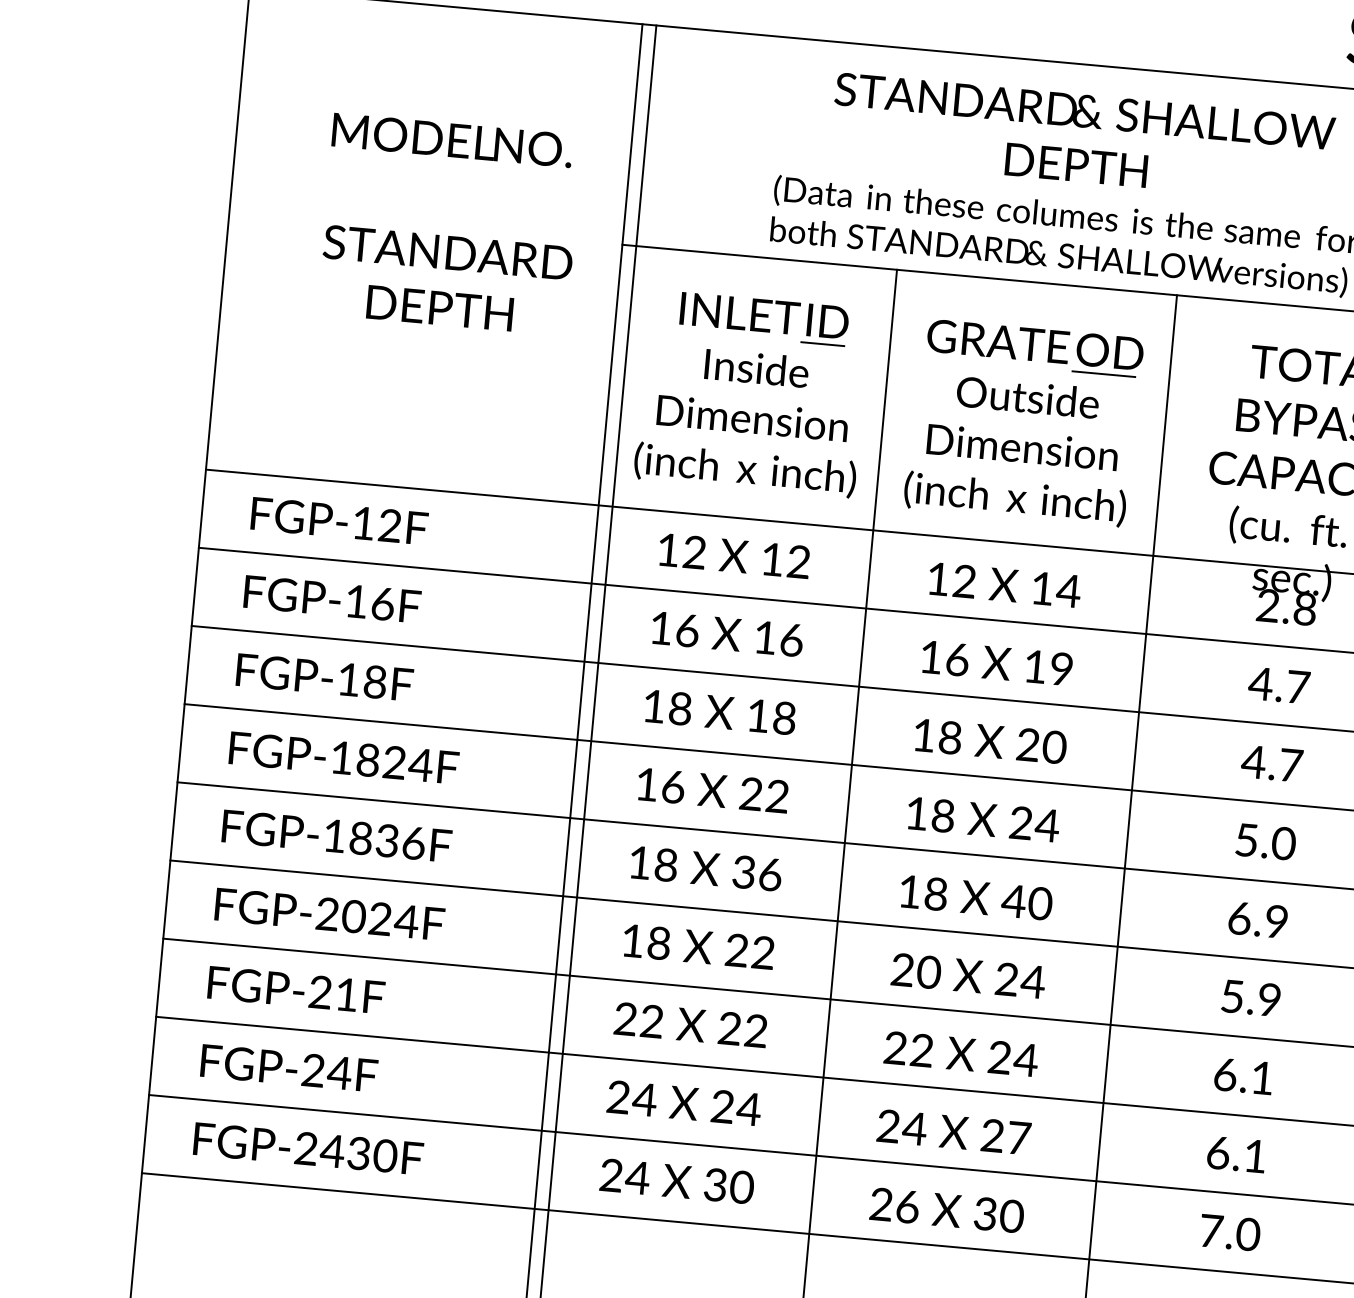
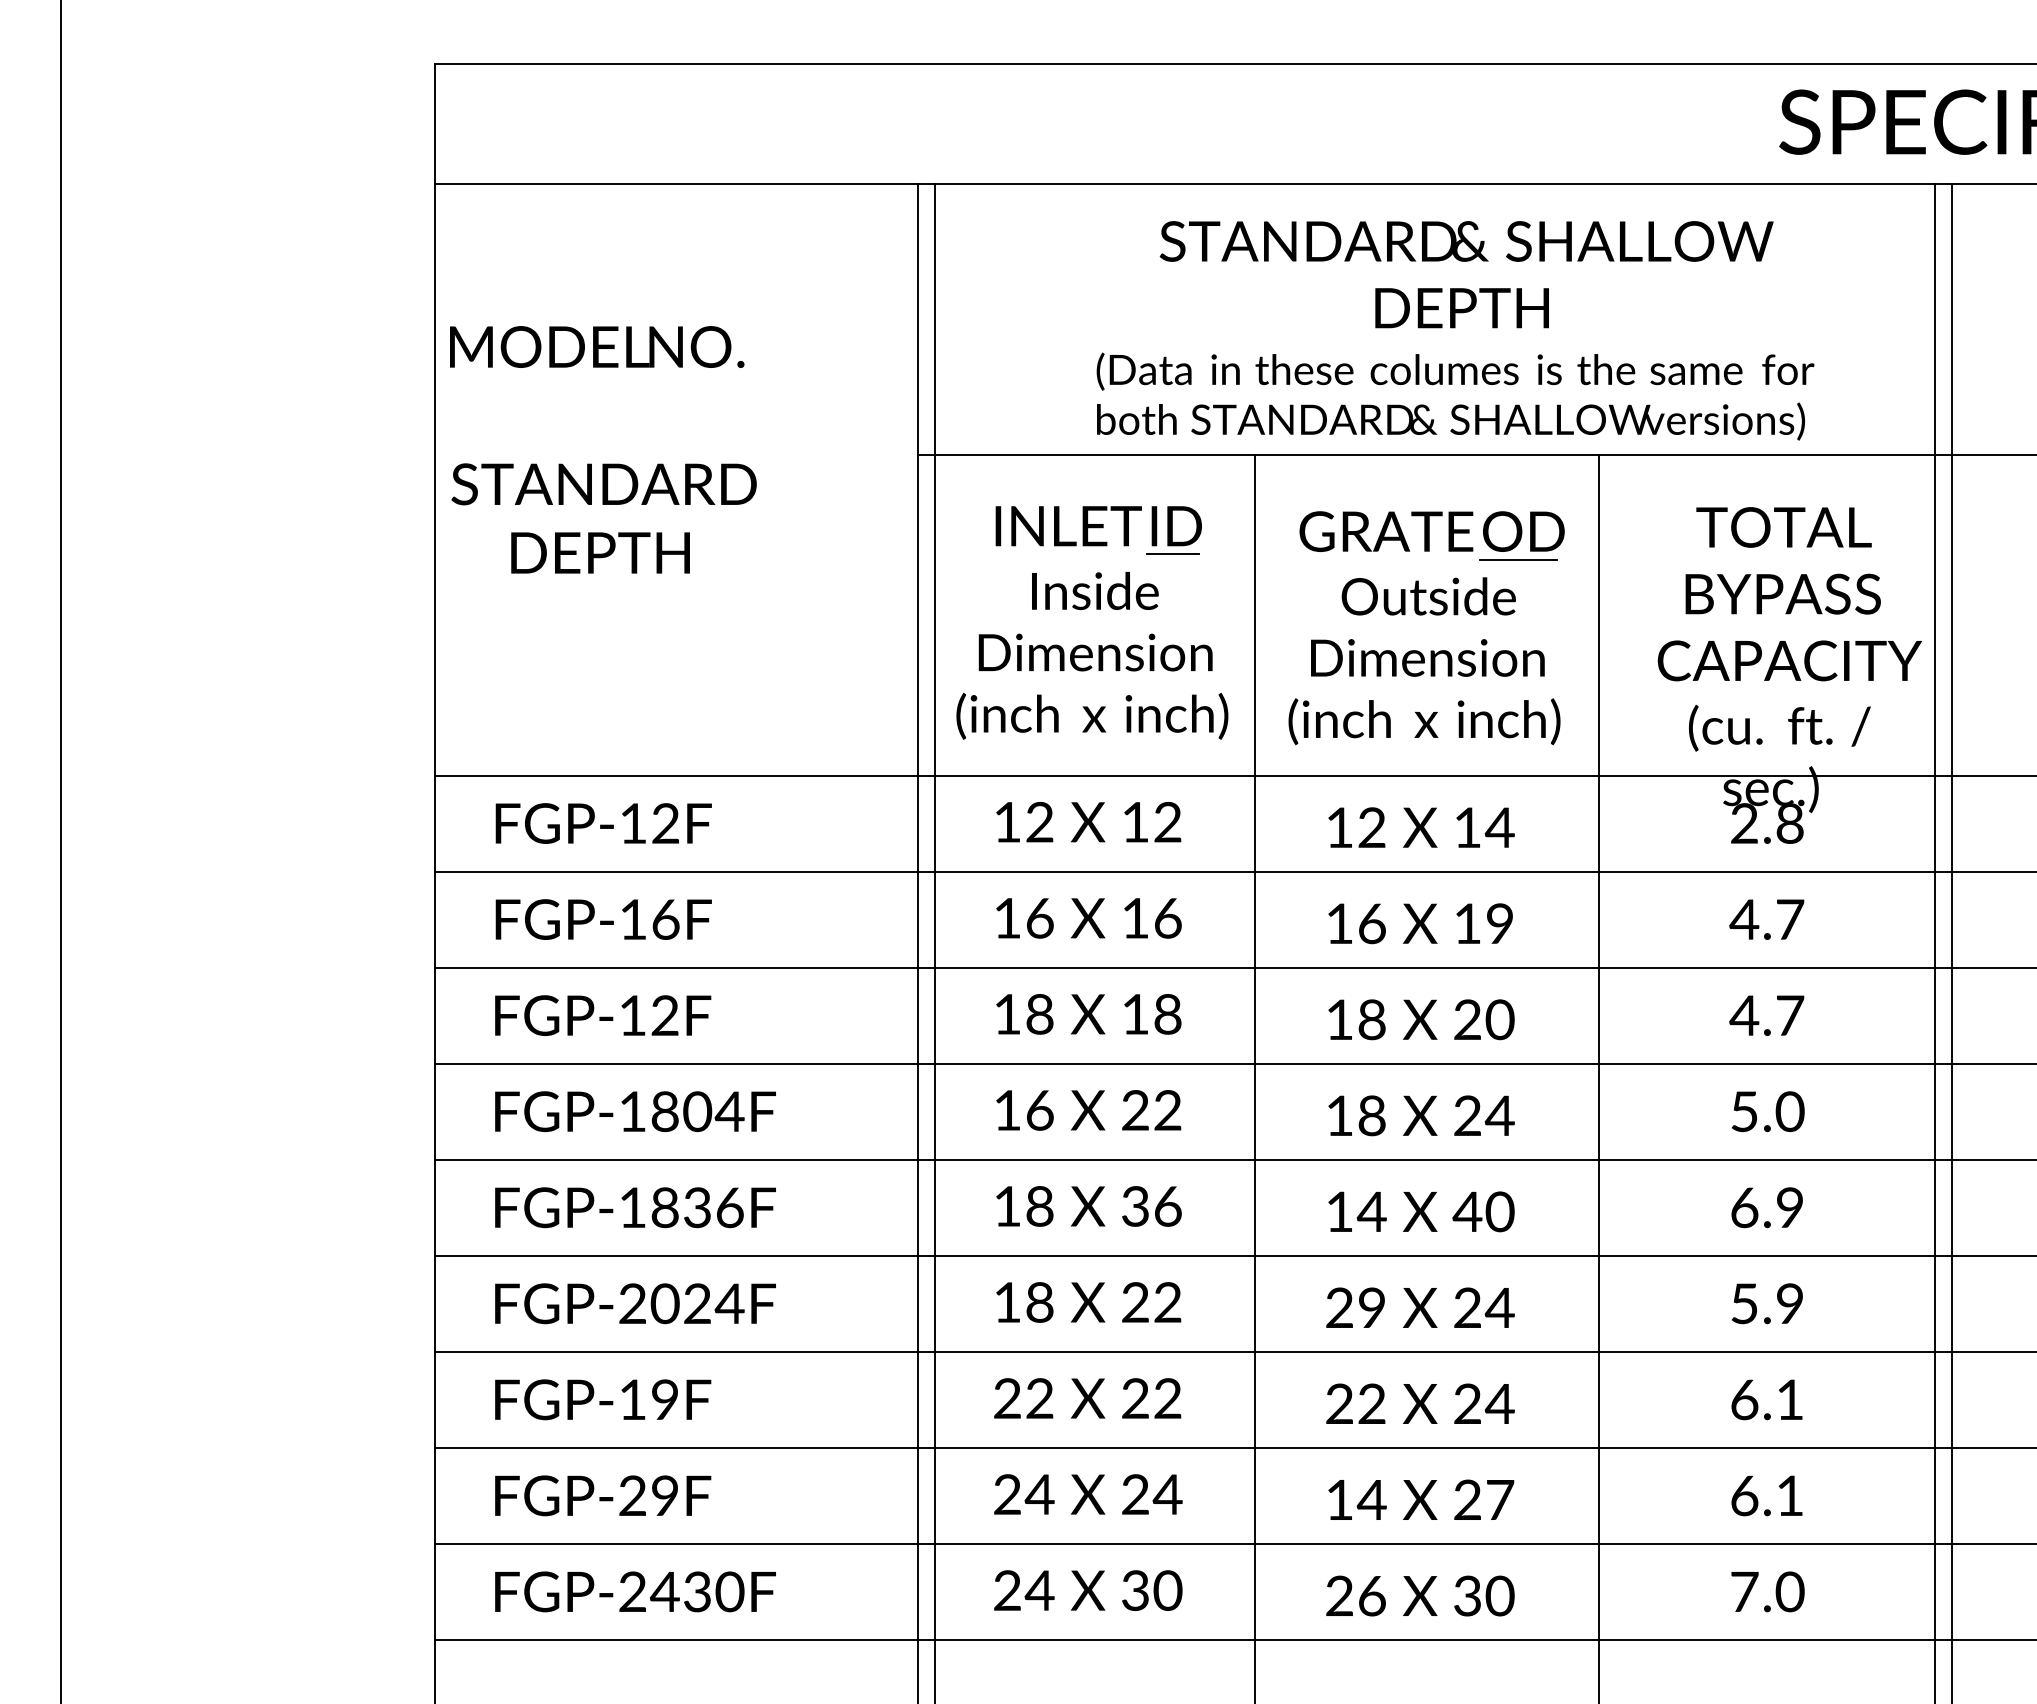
text: (450, 224) -> (603, 449), moved
text: (374, 681) -> (664, 1015), FGP-18F -> FGP-12F
text: (394, 762) -> (697, 1111), FGP-1824F -> FGP-1804F
text: (935, 893) -> (1371, 1211), 18 -> 14
text: (928, 972) -> (1371, 1308), 20 -> 29
text: (333, 993) -> (648, 1399), FGP-21F -> FGP-19F
text: (339, 1072) -> (664, 1495), FGP-24F -> FGP-29F
text: (888, 1125) -> (1339, 1499), 24 -> 14

